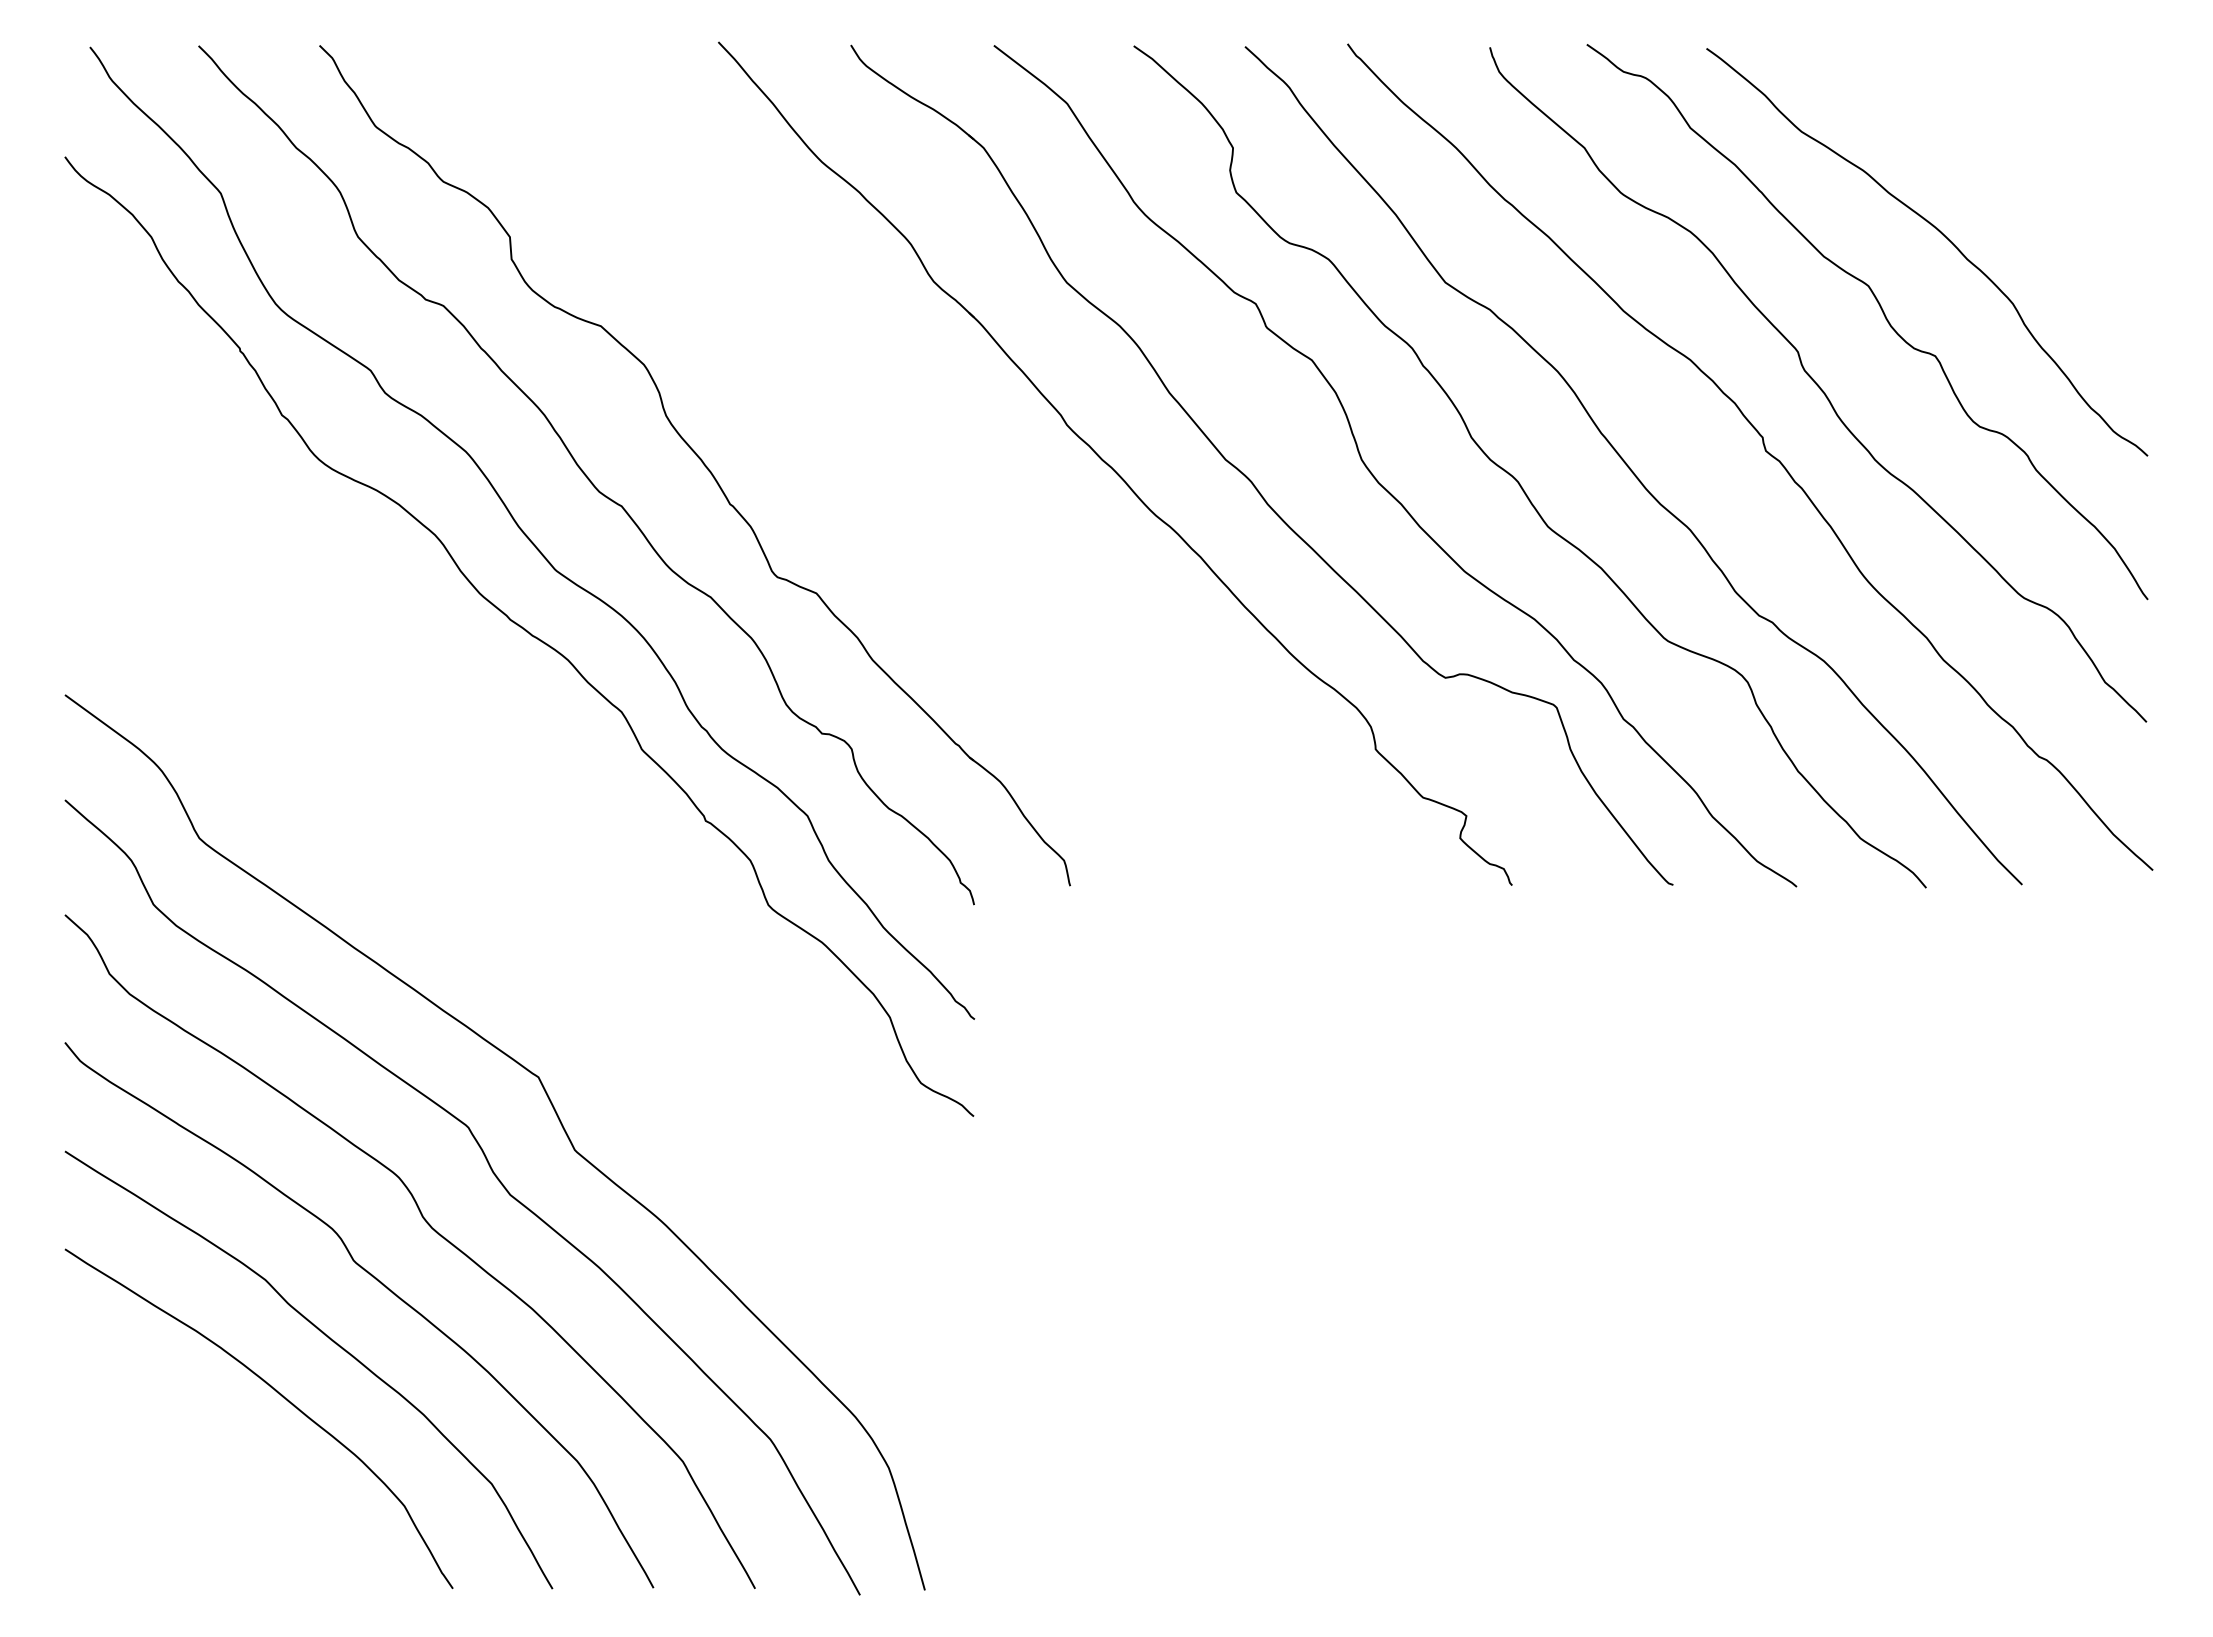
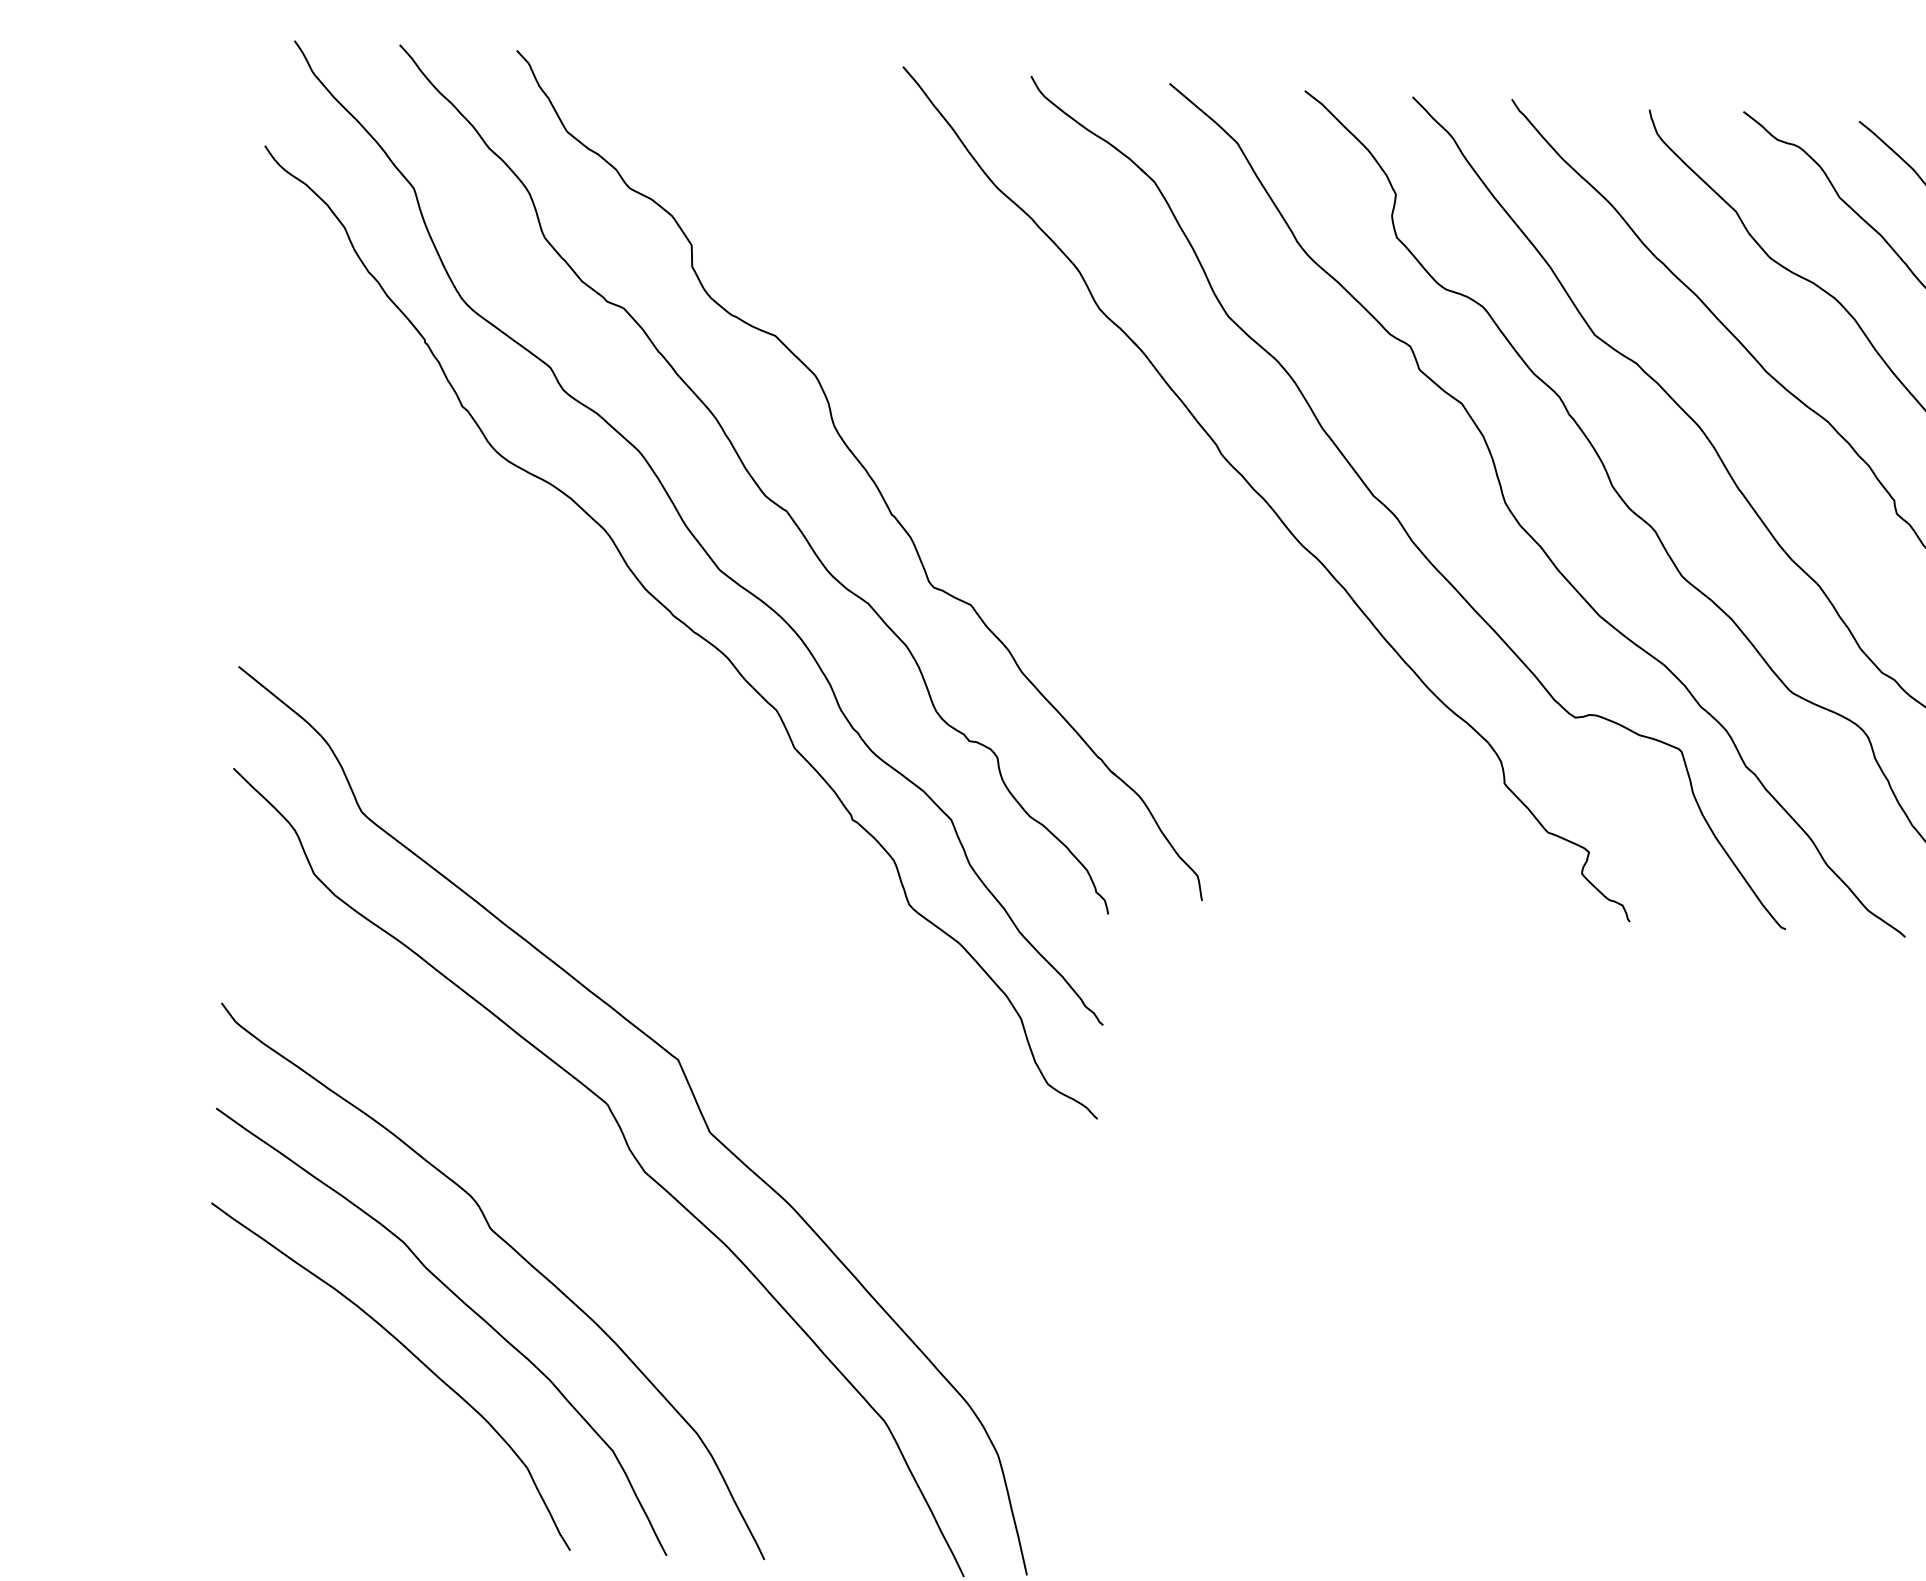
curve: (431, 1228) -> (567, 1200), removed

